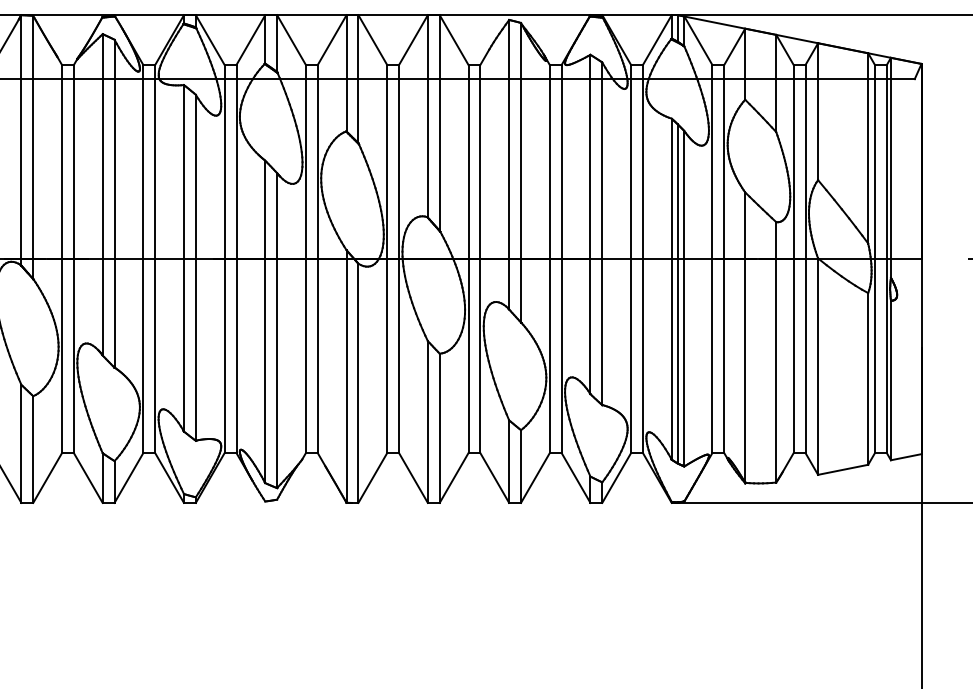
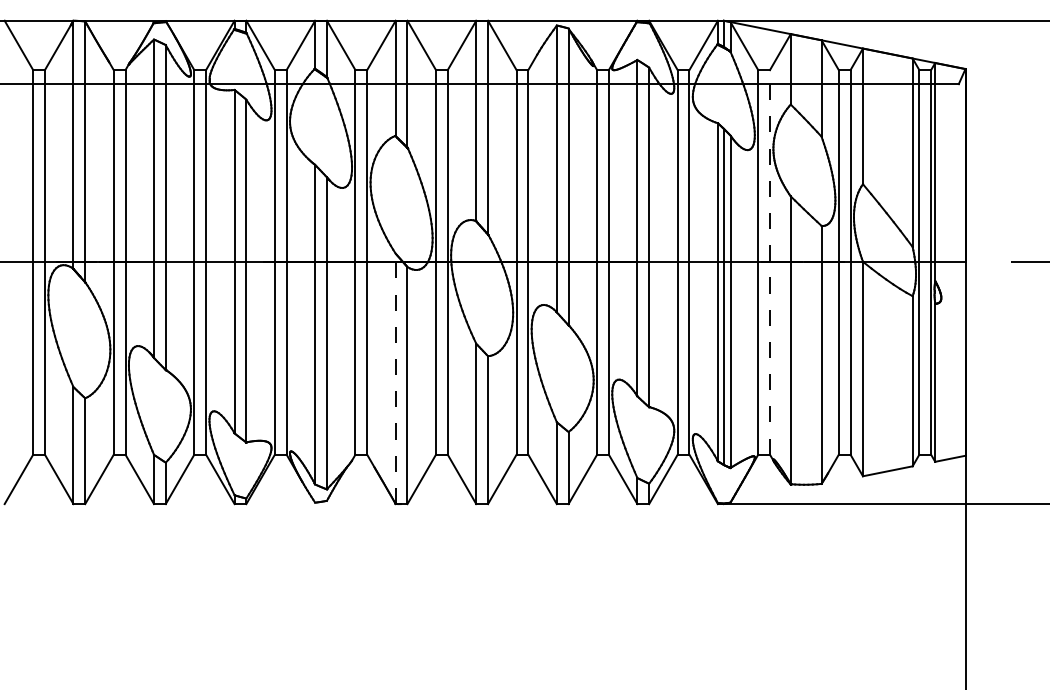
line: (724, 258) -> (770, 261), solid -> dashed
line: (346, 376) -> (395, 378), solid -> dashed

